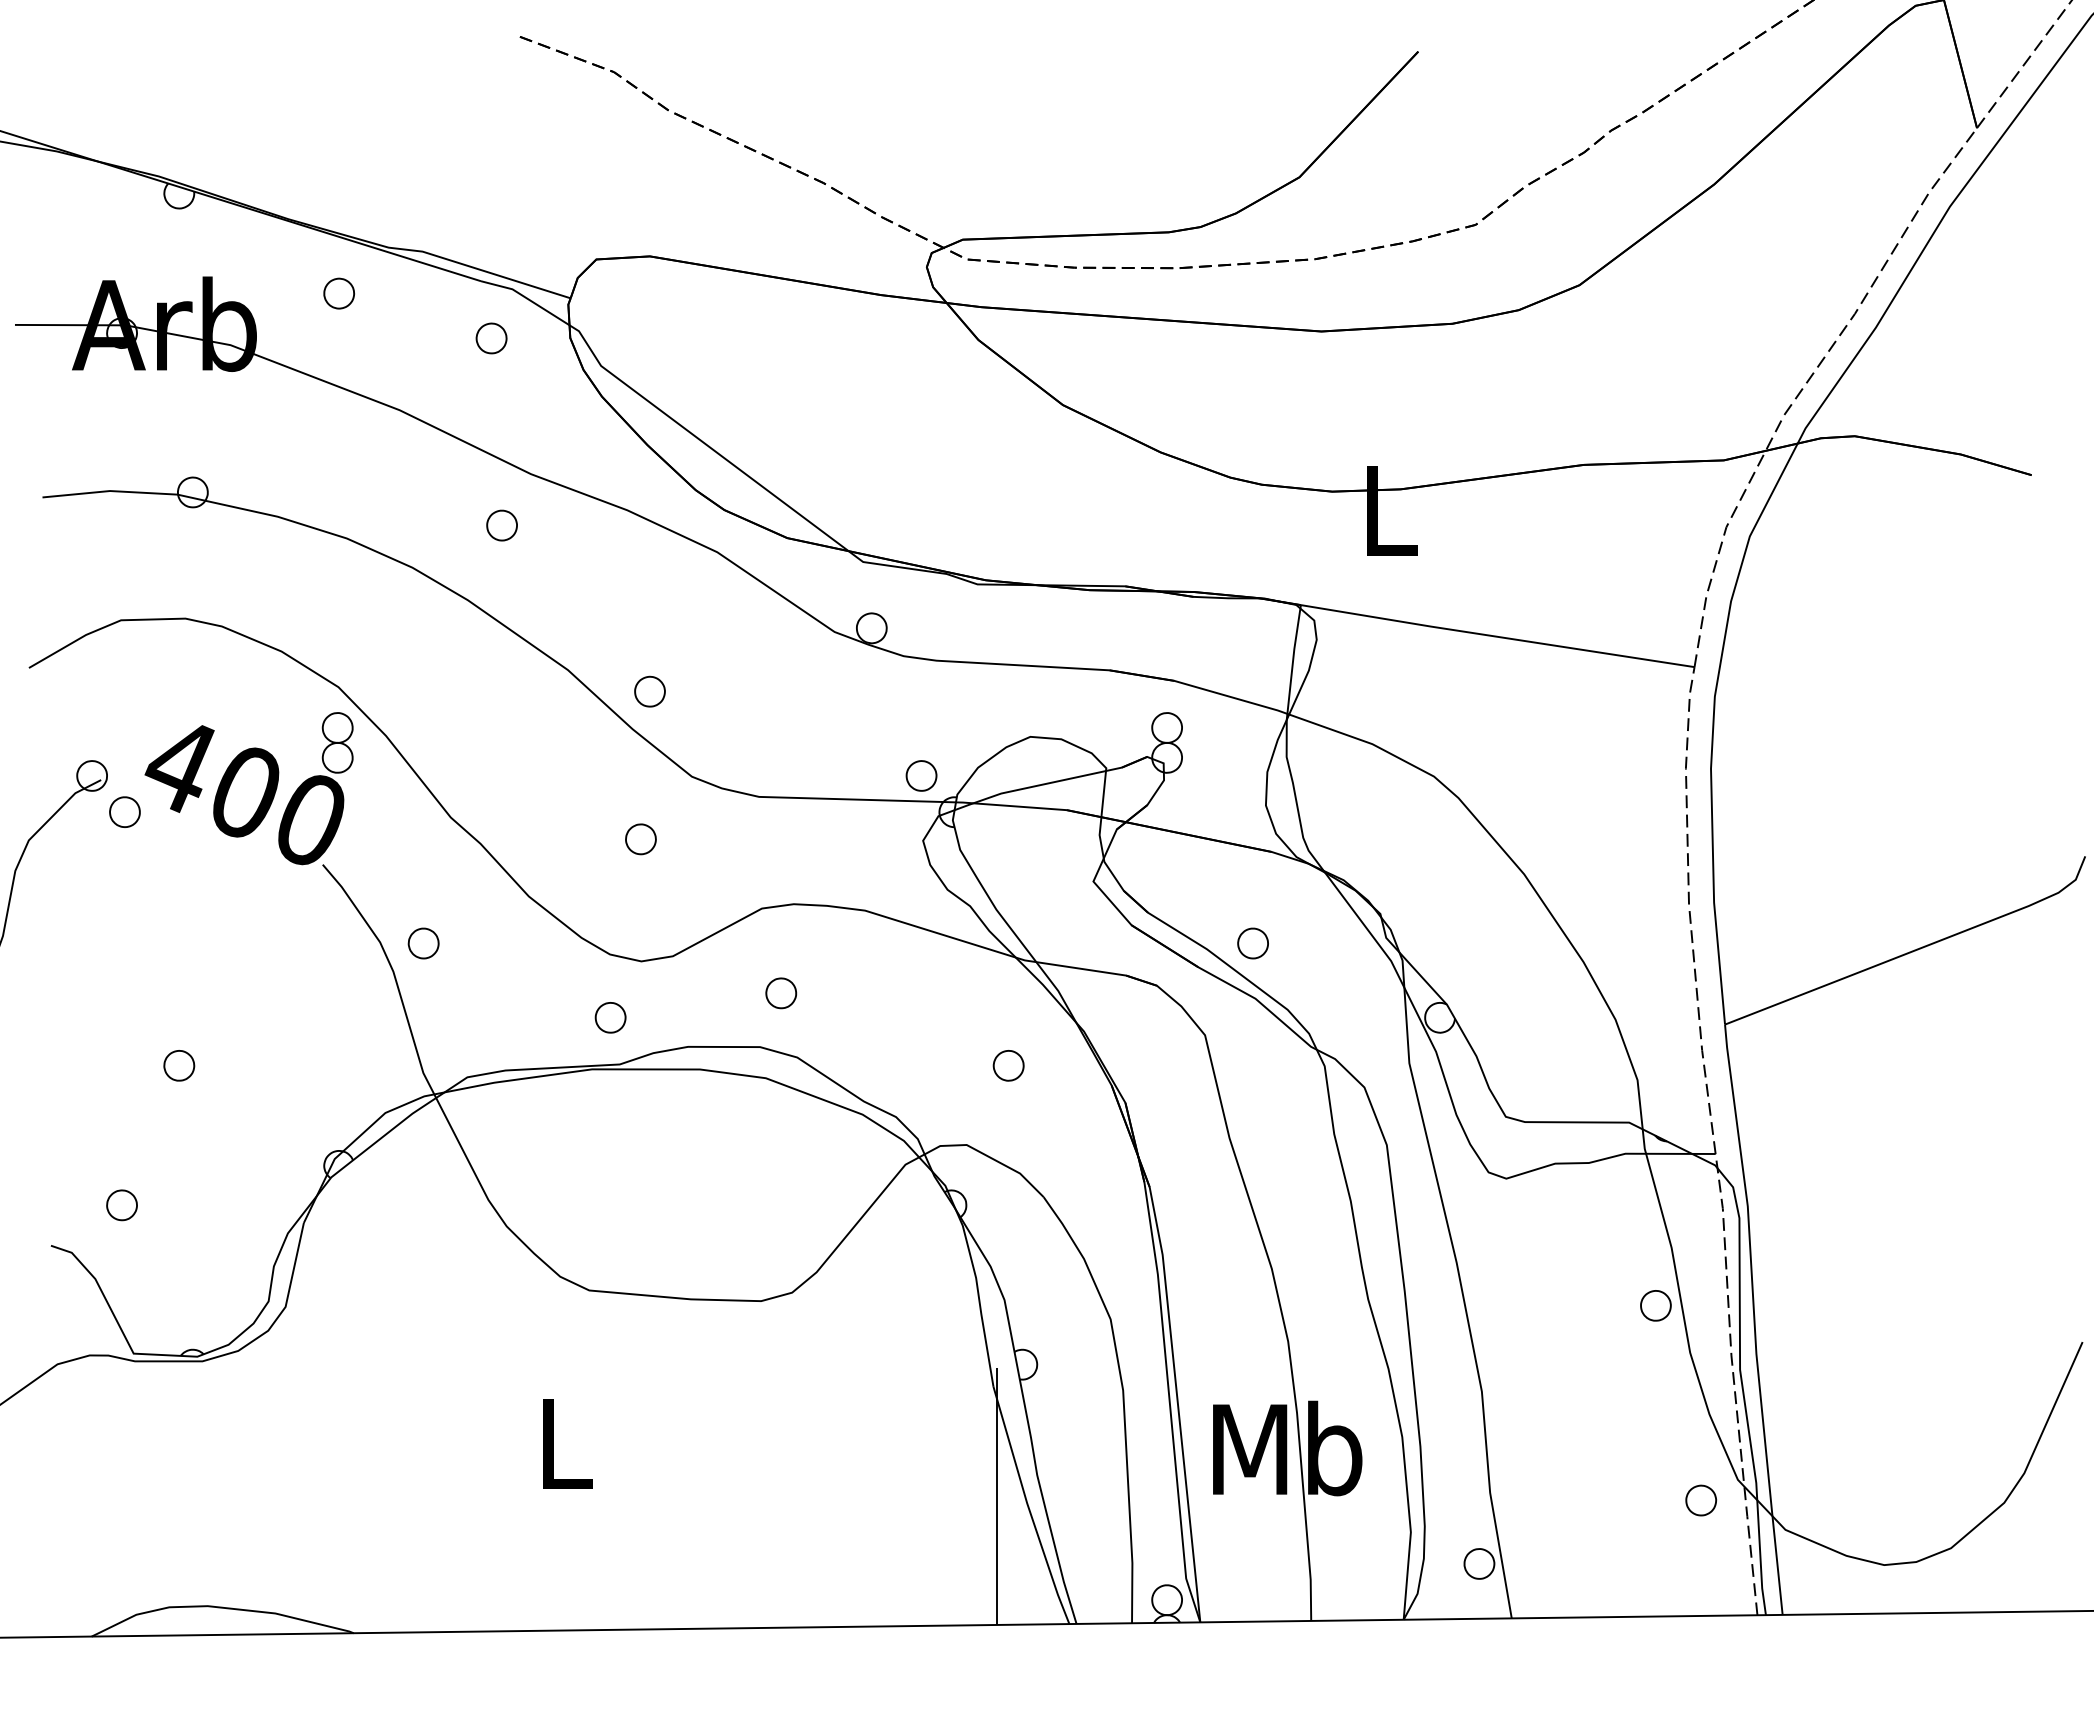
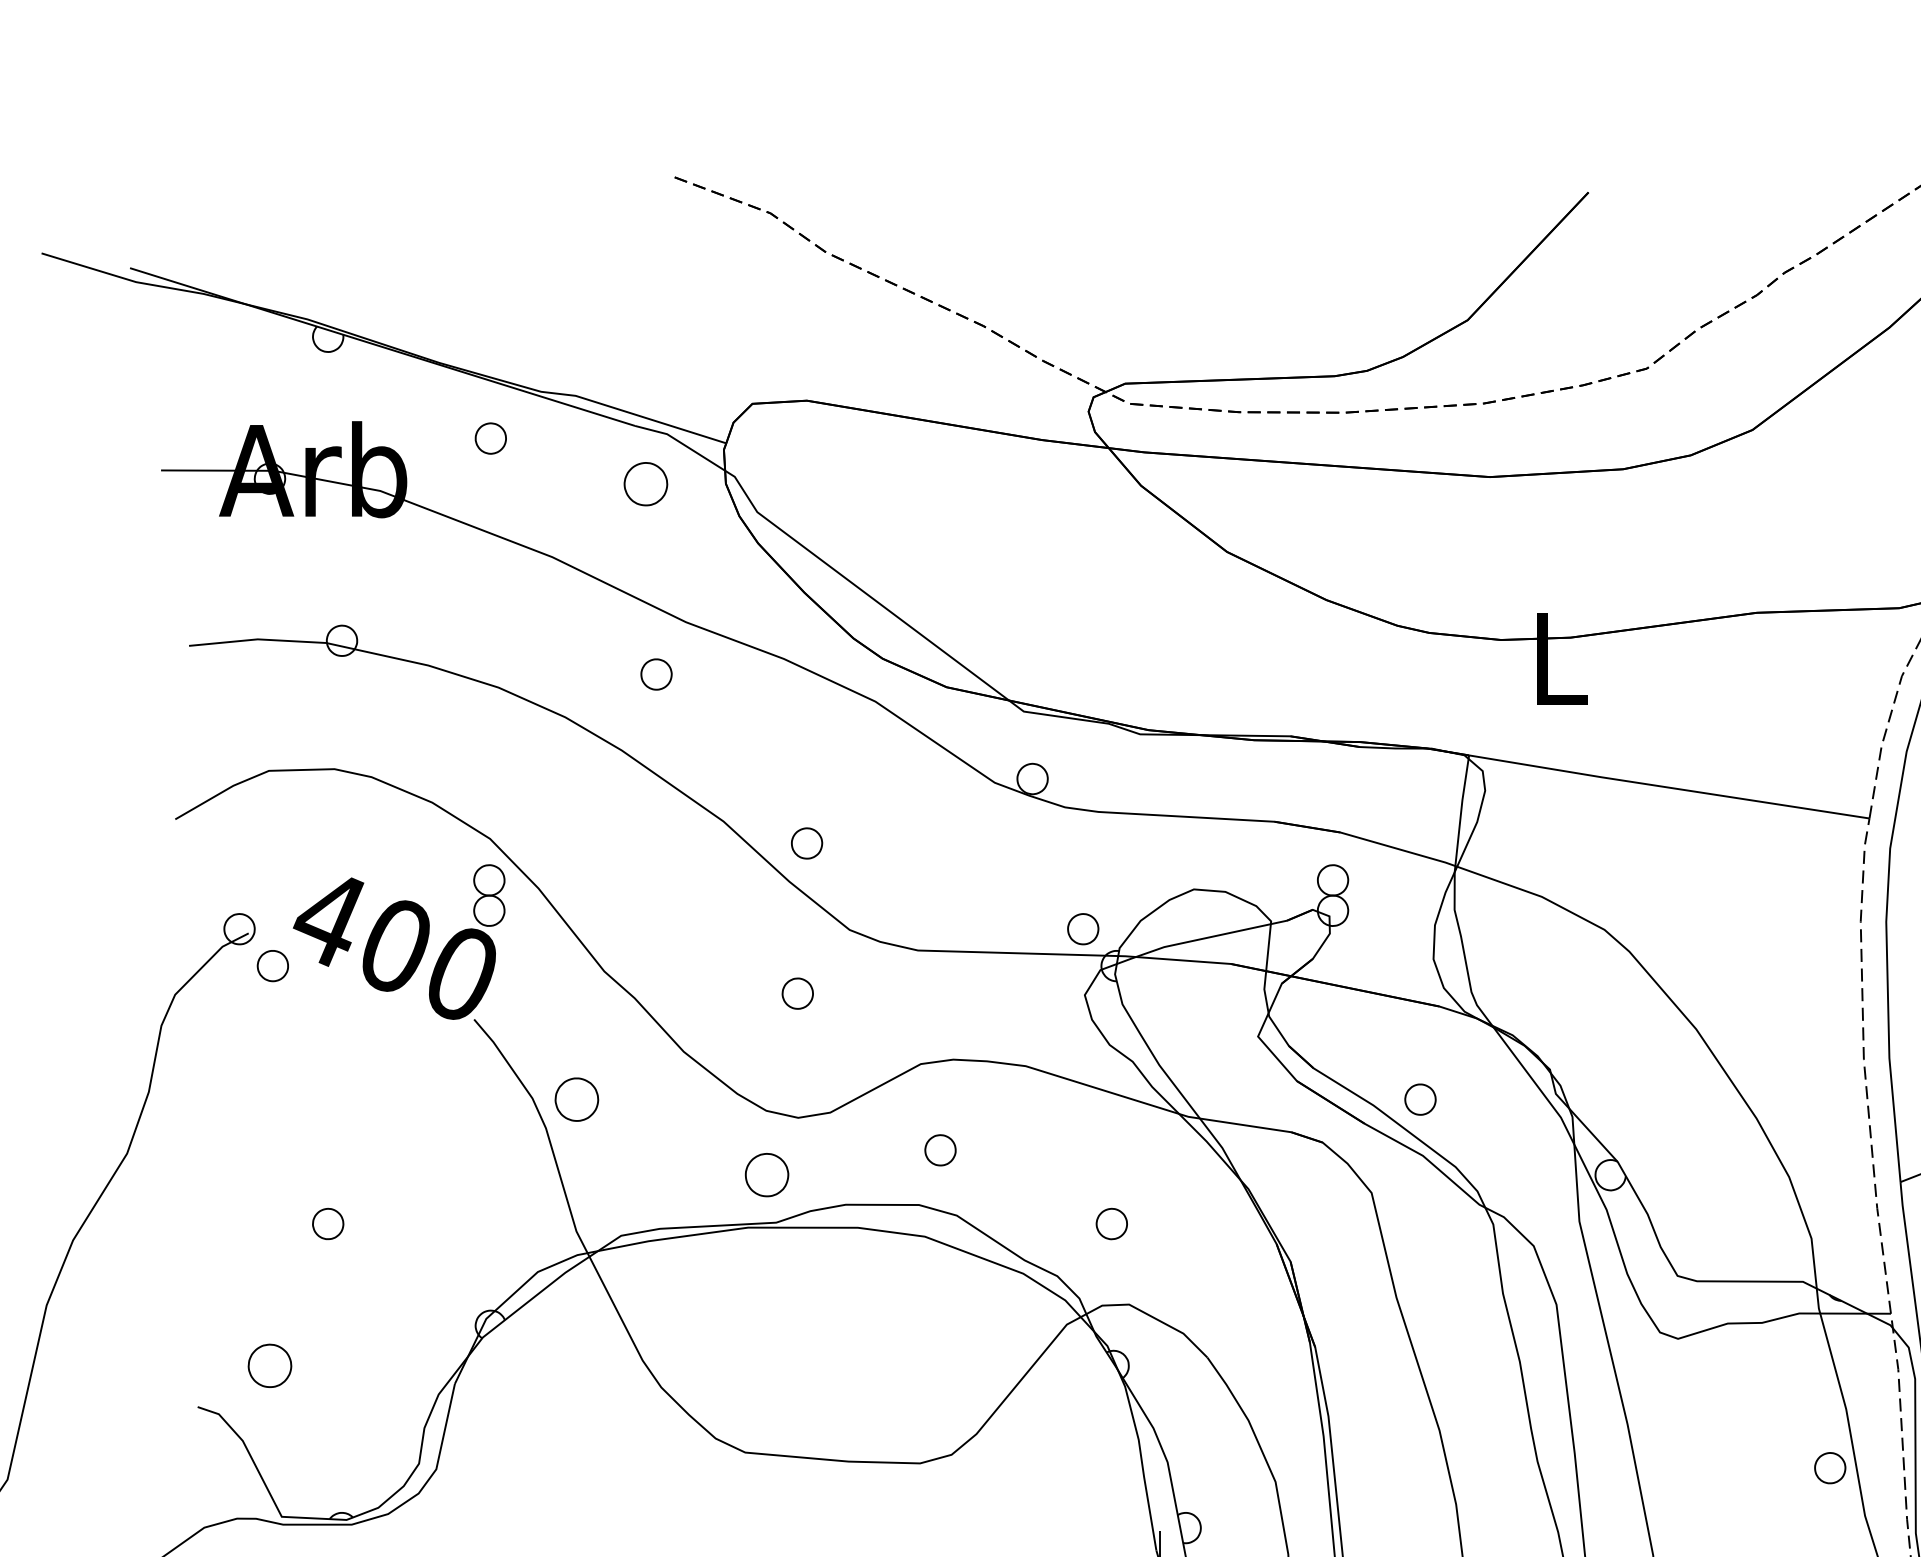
part: (491, 338) -> (645, 484), size x1.4
part: (423, 943) -> (576, 1099), size x1.4
part: (610, 1017) -> (766, 1174), size x1.4
part: (1008, 1065) -> (1111, 1223), moved
part: (121, 1205) -> (269, 1366), size x1.4

